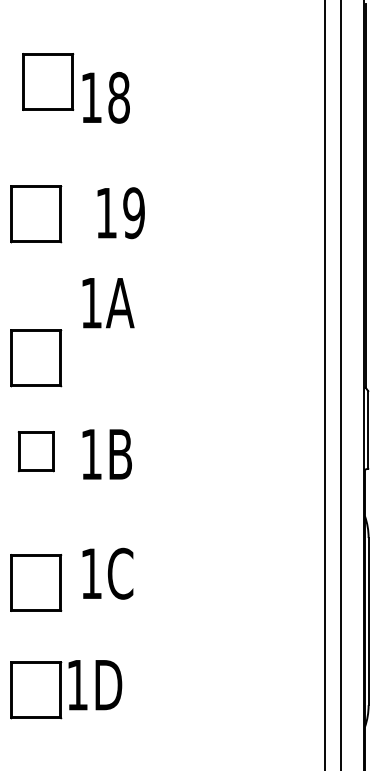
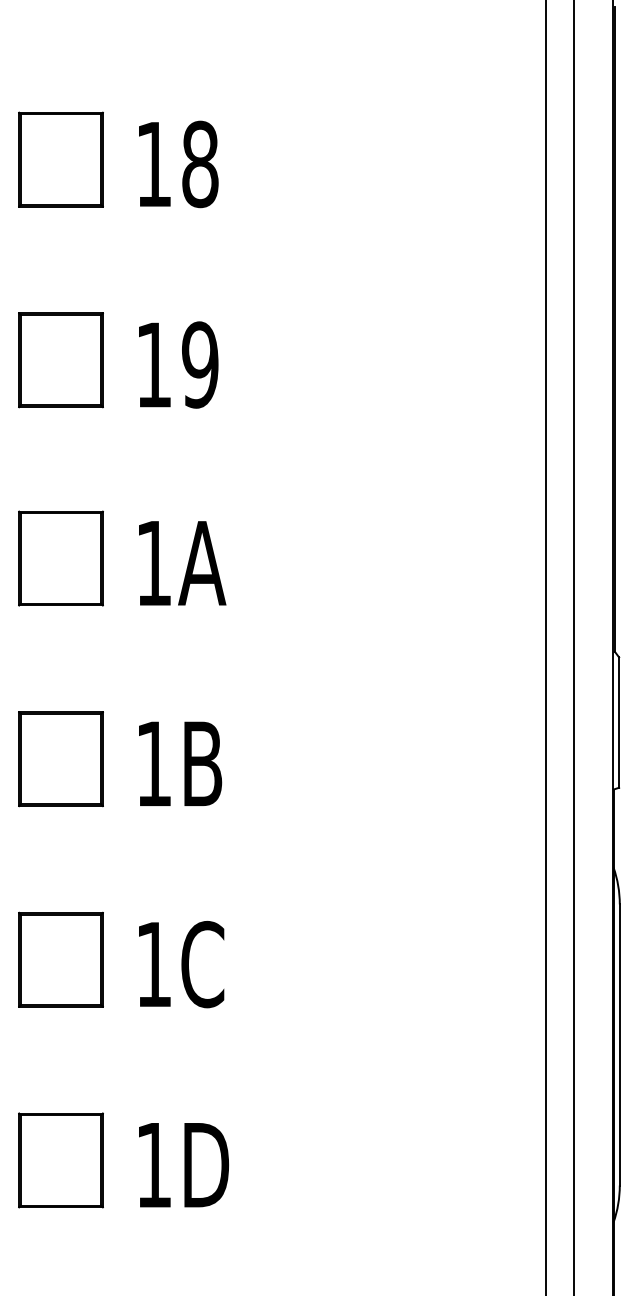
part: (48, 81) -> (61, 158), moved
text: (120, 213) -> (177, 365), moved
text: (108, 303) -> (182, 563), moved
part: (36, 358) -> (61, 558), moved
part: (36, 451) -> (61, 758), size x1.43
part: (36, 582) -> (61, 959), moved
text: (95, 685) -> (184, 1165), moved

